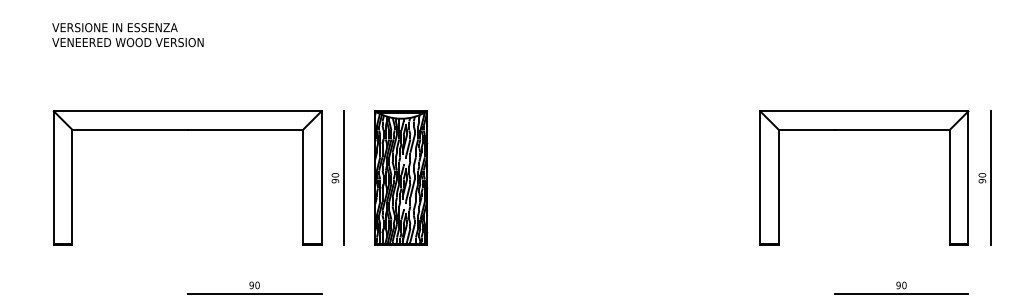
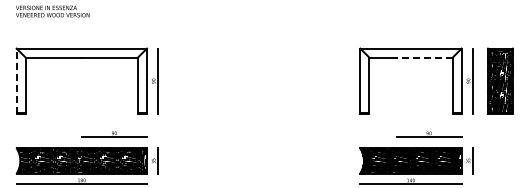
line: (892, 129) -> (424, 57), solid -> dashed
part: (400, 176) -> (185, 80), removed
line: (53, 178) -> (16, 81), solid -> dashed

